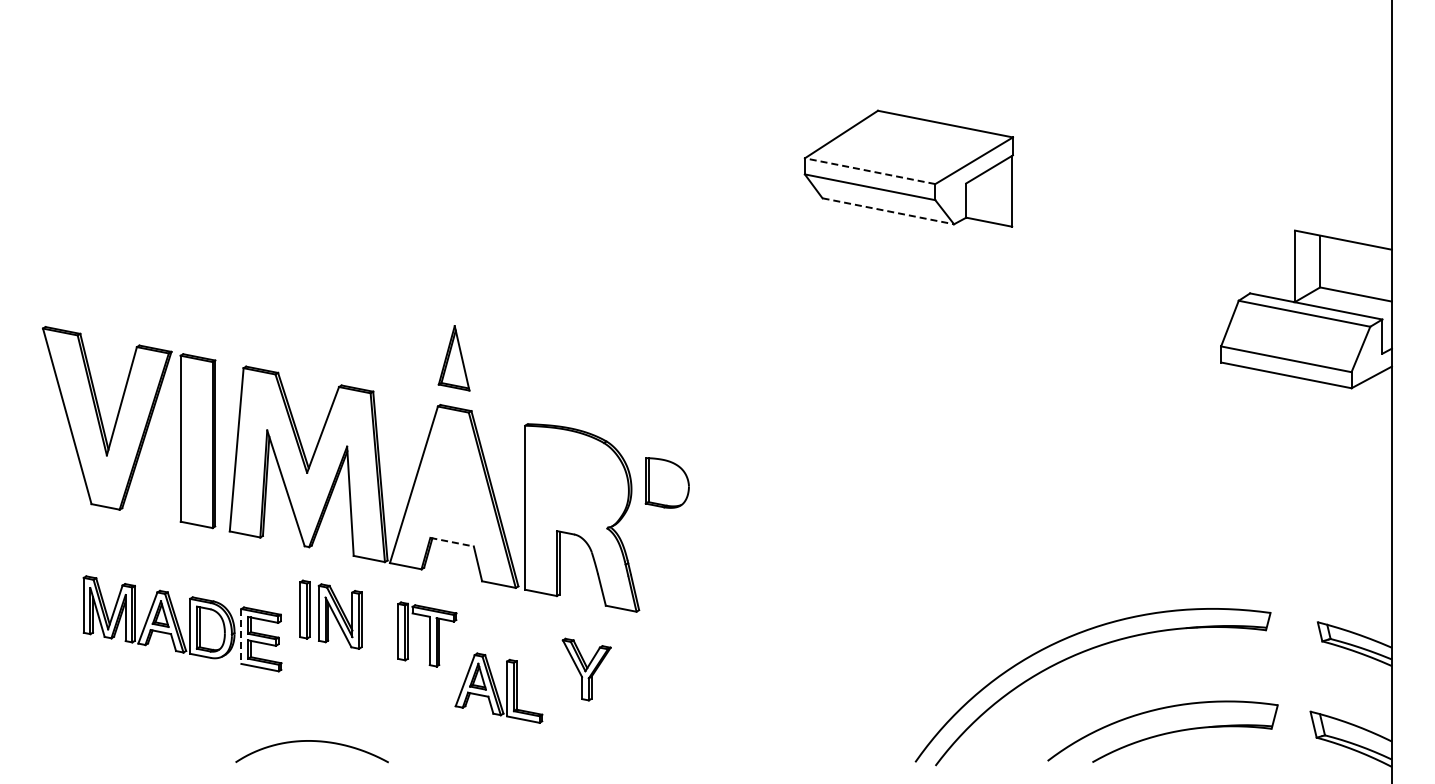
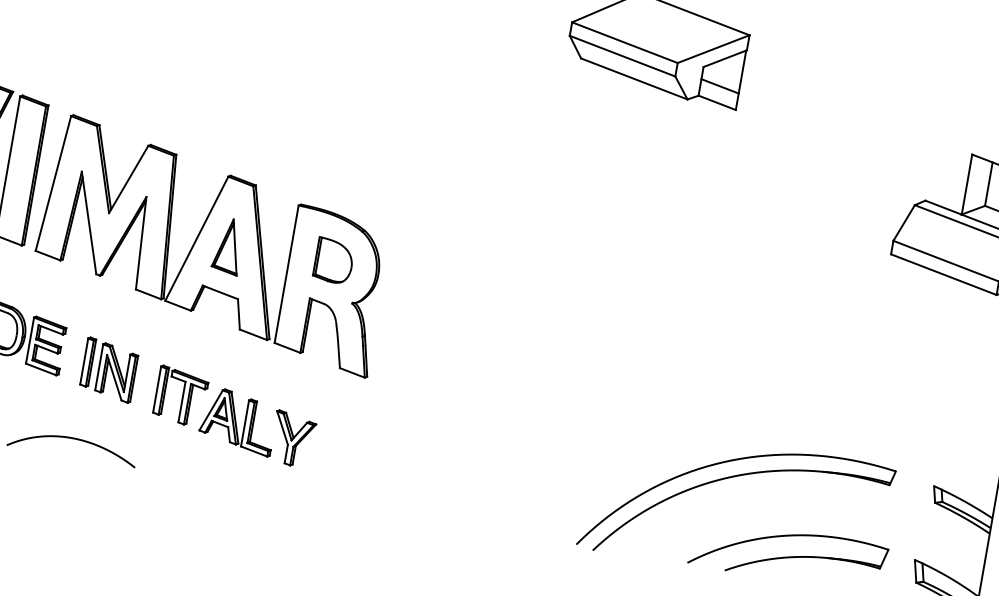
line: (869, 171) -> (624, 42), dashed -> solid
line: (989, 202) -> (720, 86), added
line: (888, 211) -> (634, 79), dashed -> solid
part: (453, 358) -> (227, 246), moved
part: (666, 482) -> (333, 260), moved
line: (452, 542) -> (220, 292), dashed -> solid
part: (330, 614) -> (108, 369), moved
part: (427, 634) -> (181, 396), moved
line: (241, 636) -> (30, 340), dashed -> solid
part: (586, 669) -> (292, 439), moved

